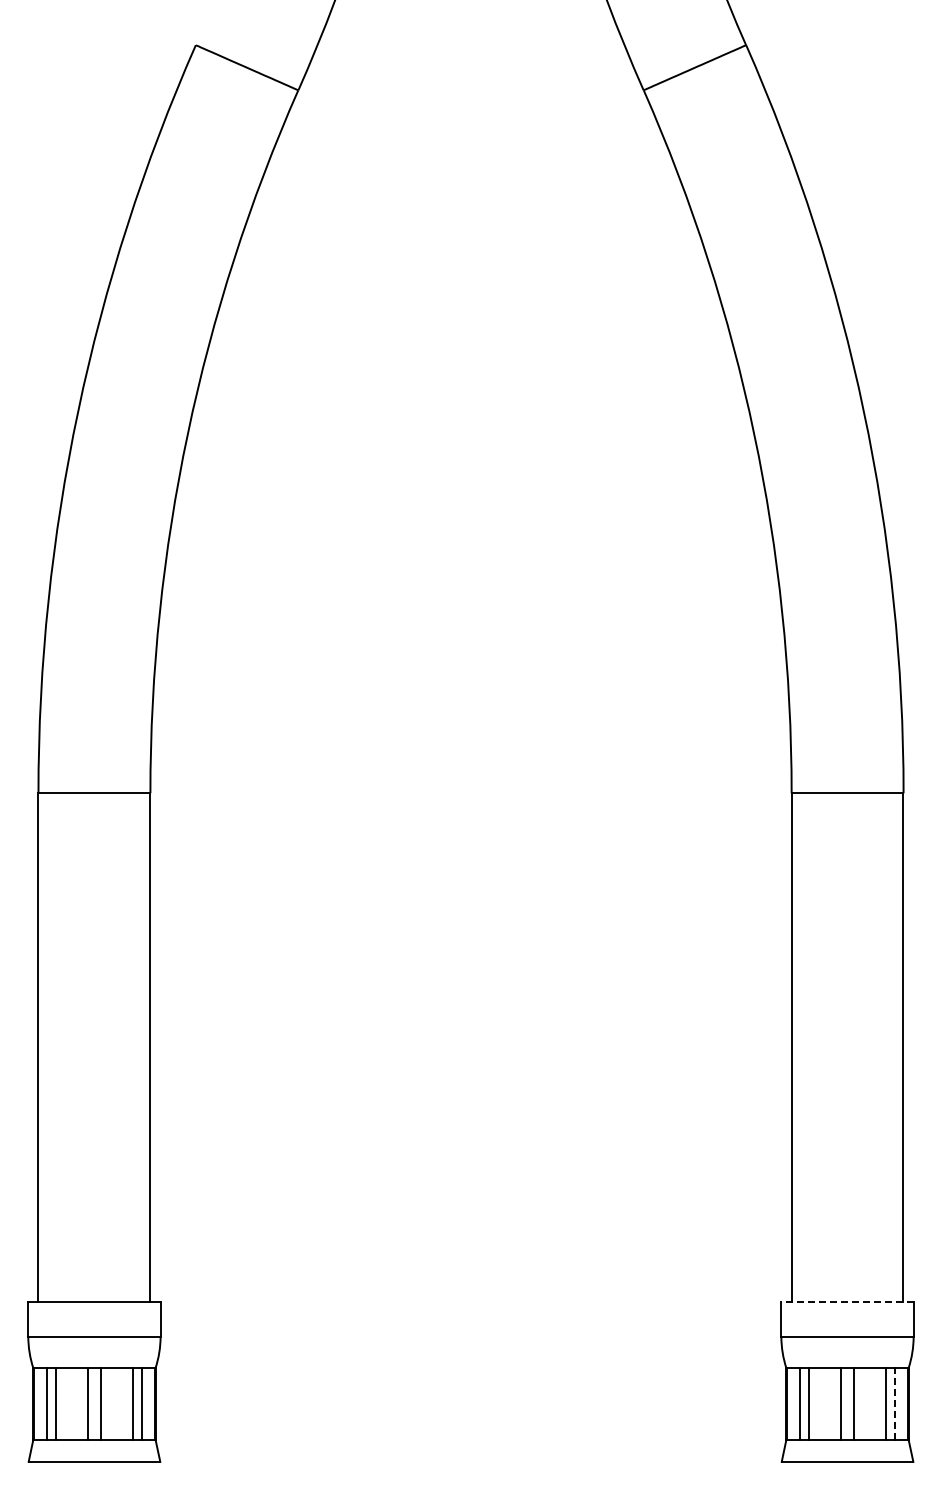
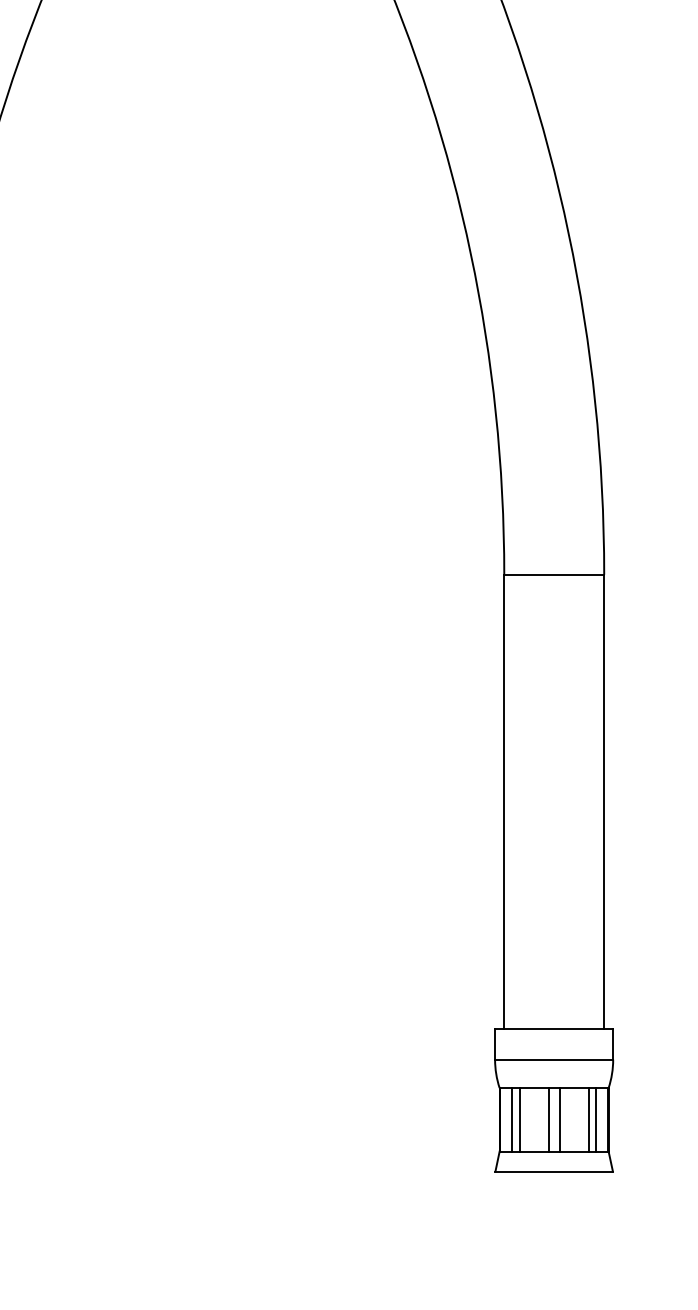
line: (847, 1302) -> (554, 1029), dashed -> solid
line: (894, 1403) -> (596, 1119), dashed -> solid

